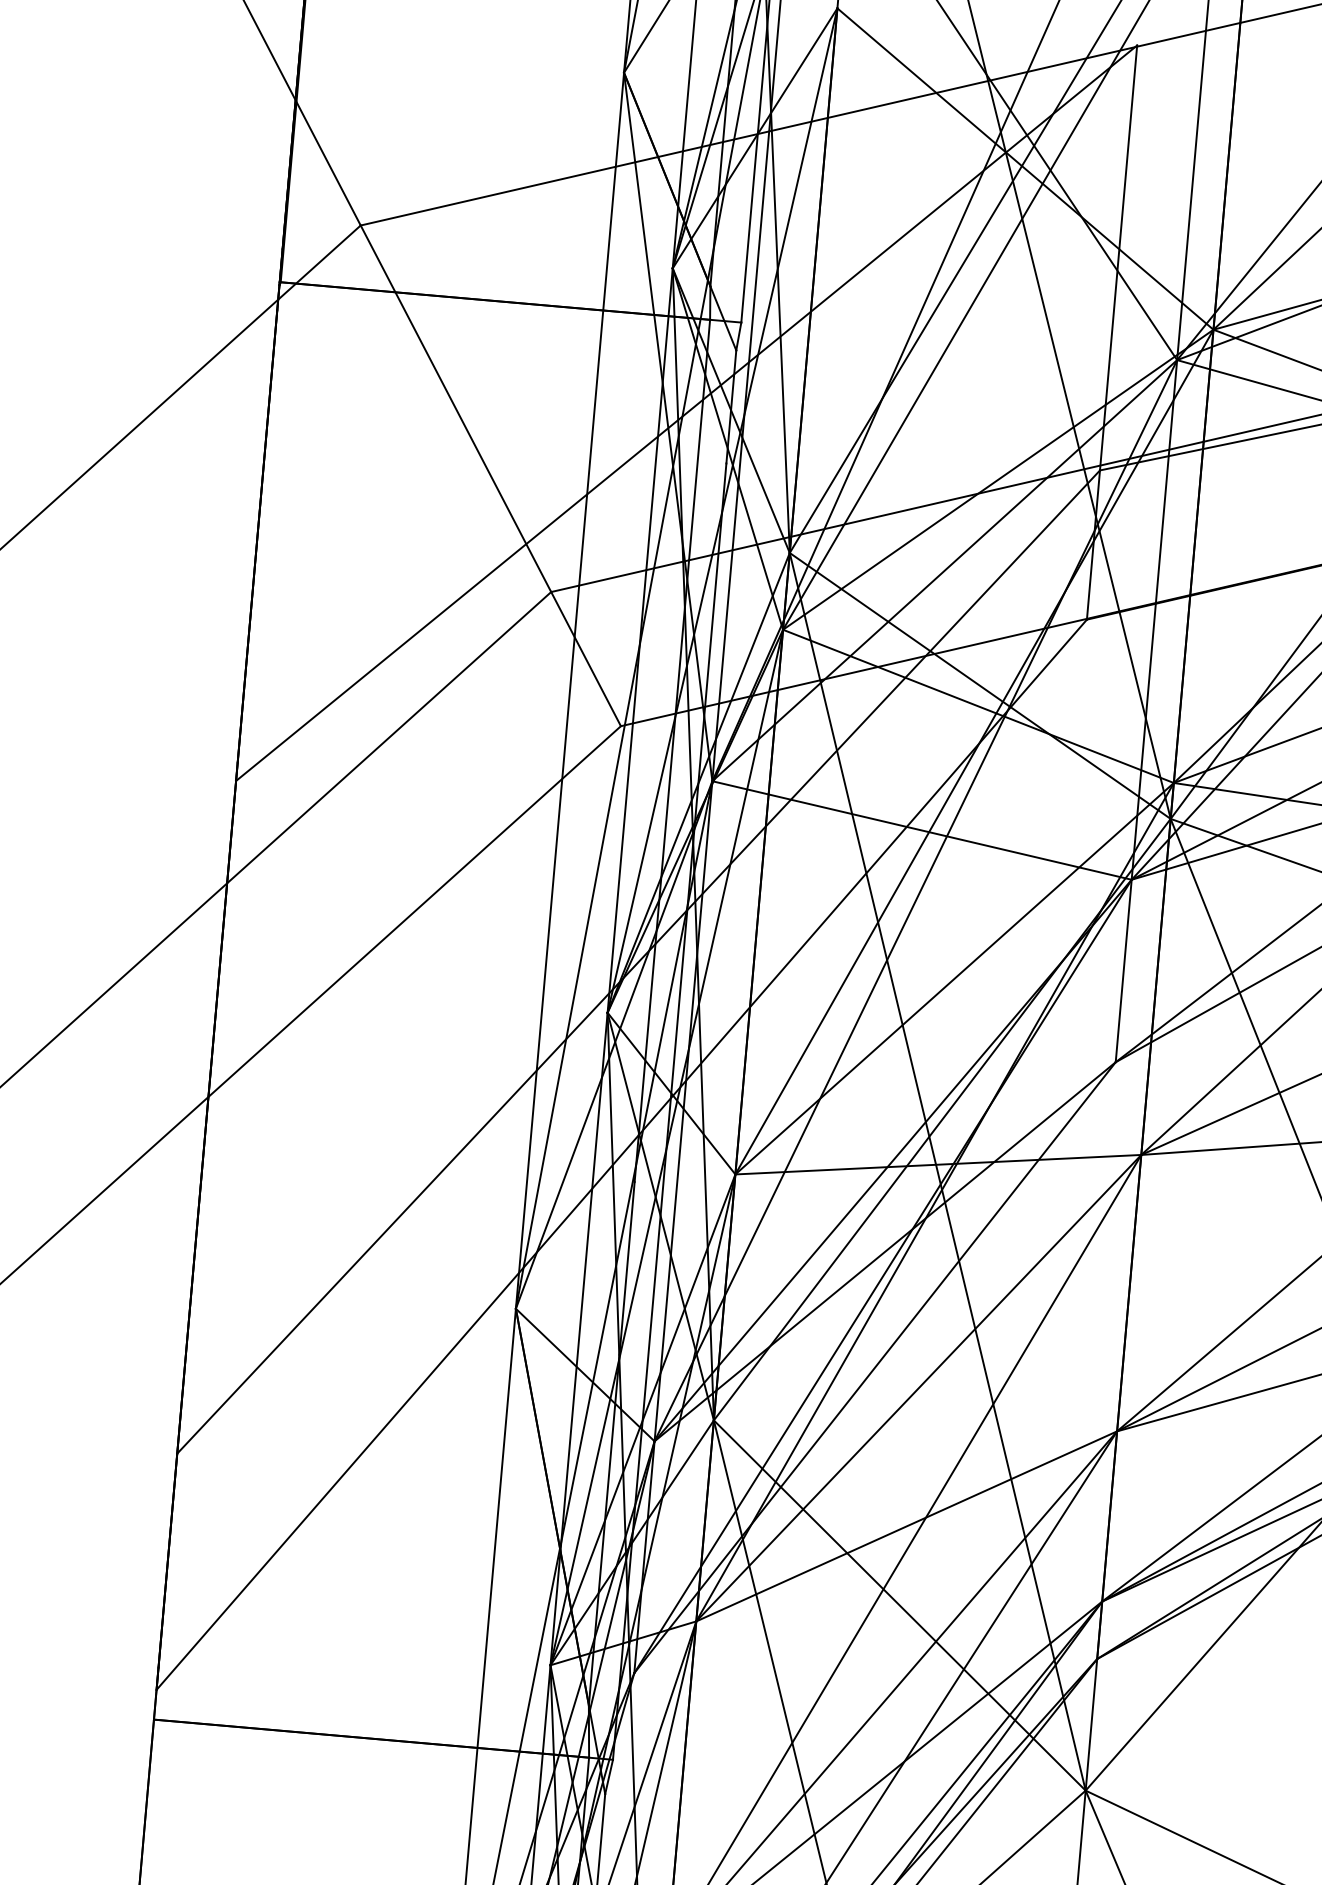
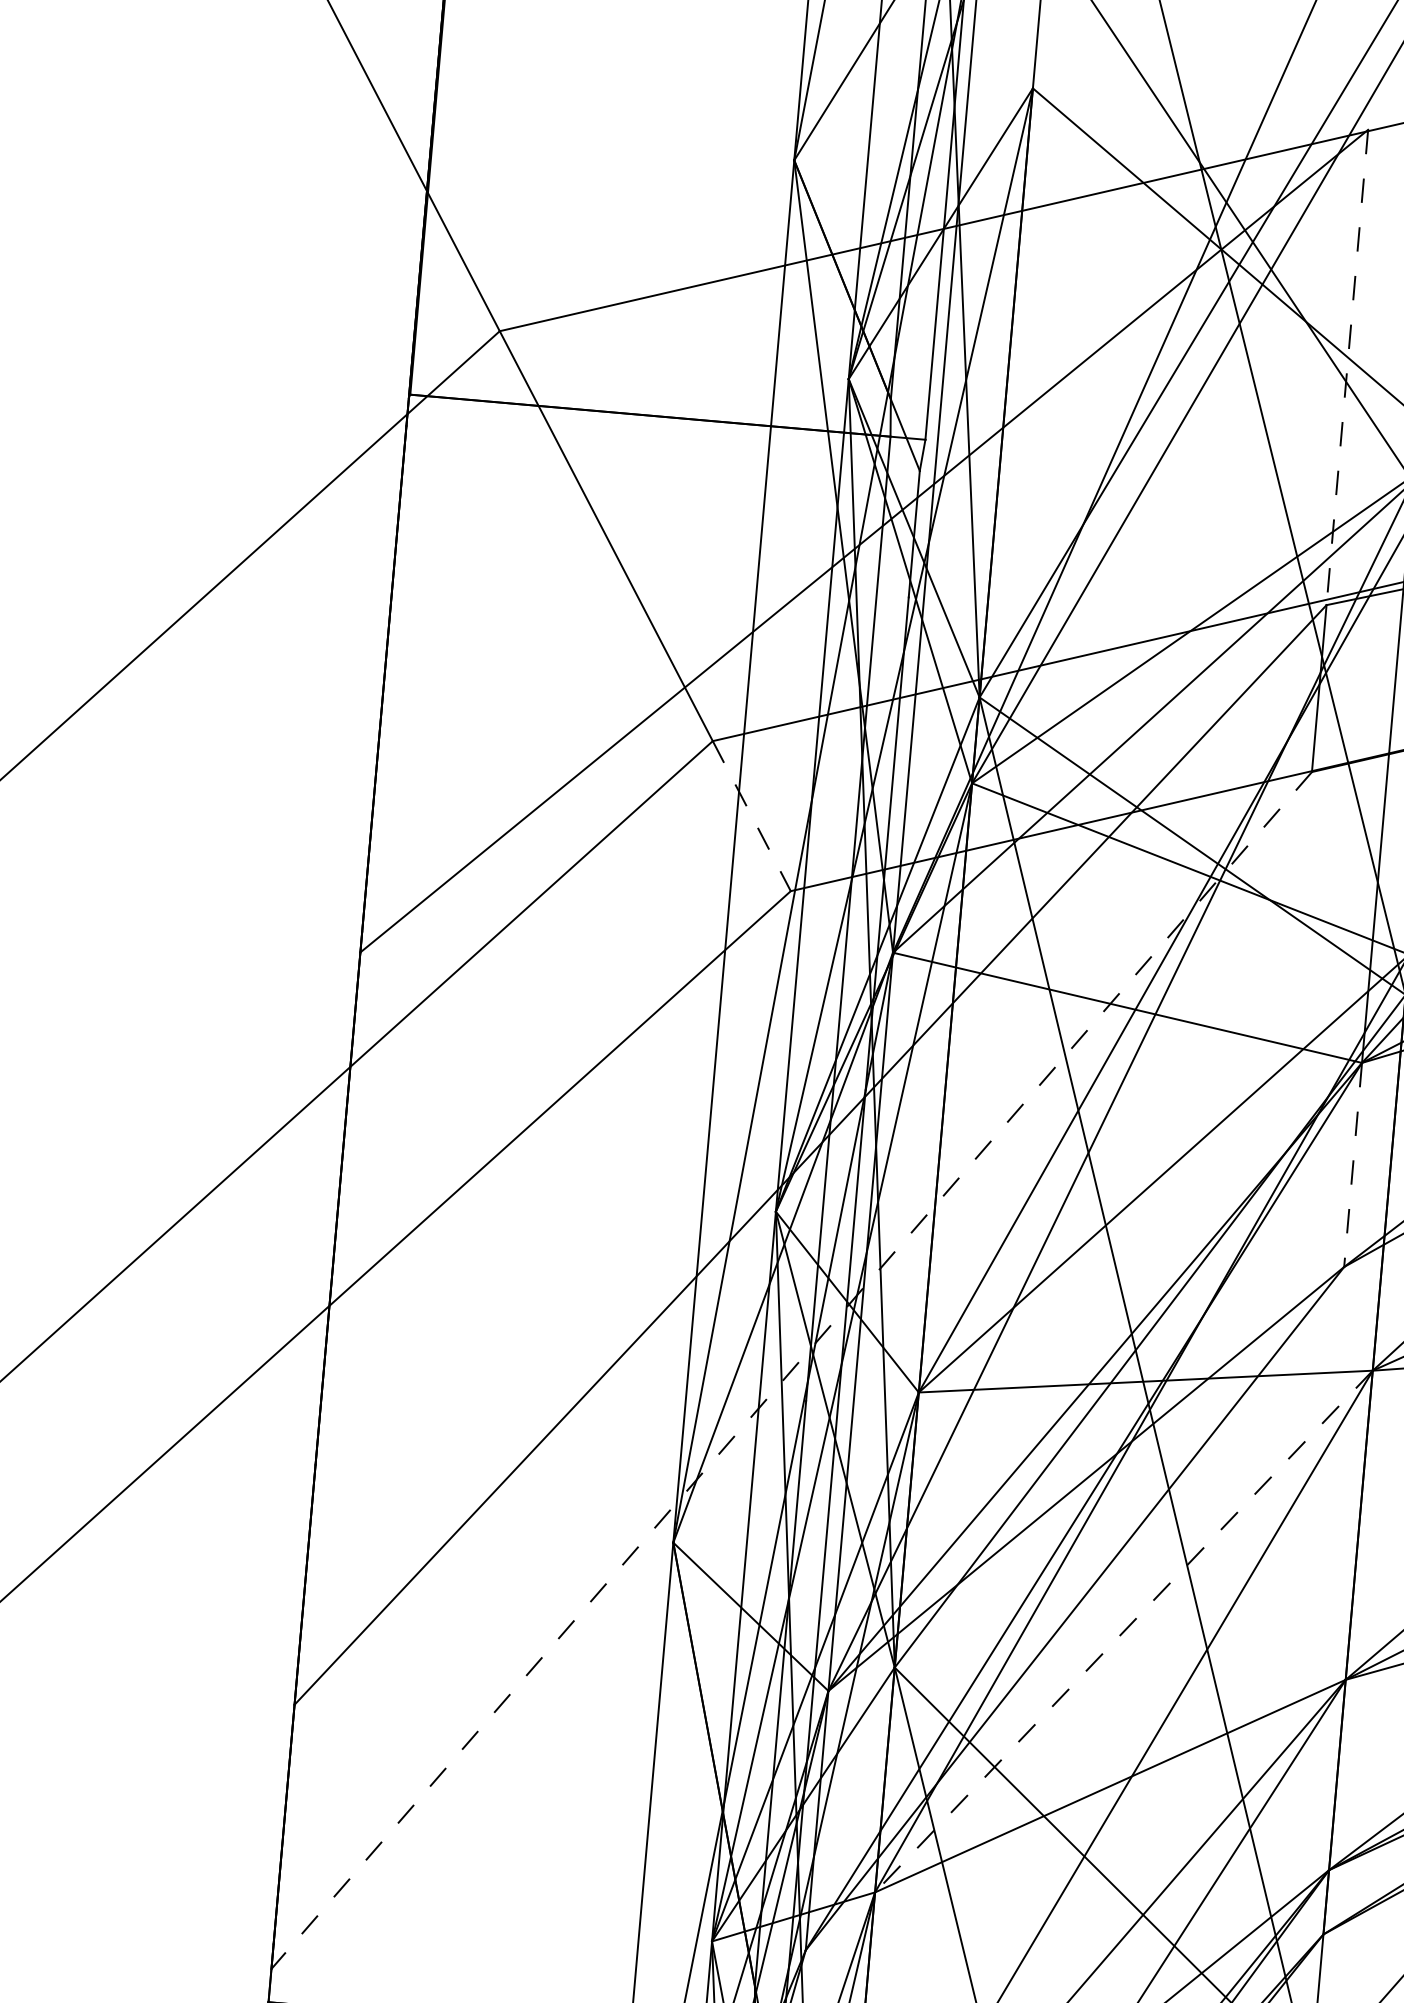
line: (1118, 258) -> (1347, 368), solid -> dashed
line: (586, 659) -> (752, 816), solid -> dashed
line: (1123, 971) -> (1352, 1165), solid -> dashed
line: (621, 1155) -> (791, 1371), solid -> dashed
line: (918, 1388) -> (1123, 1631), solid -> dashed

